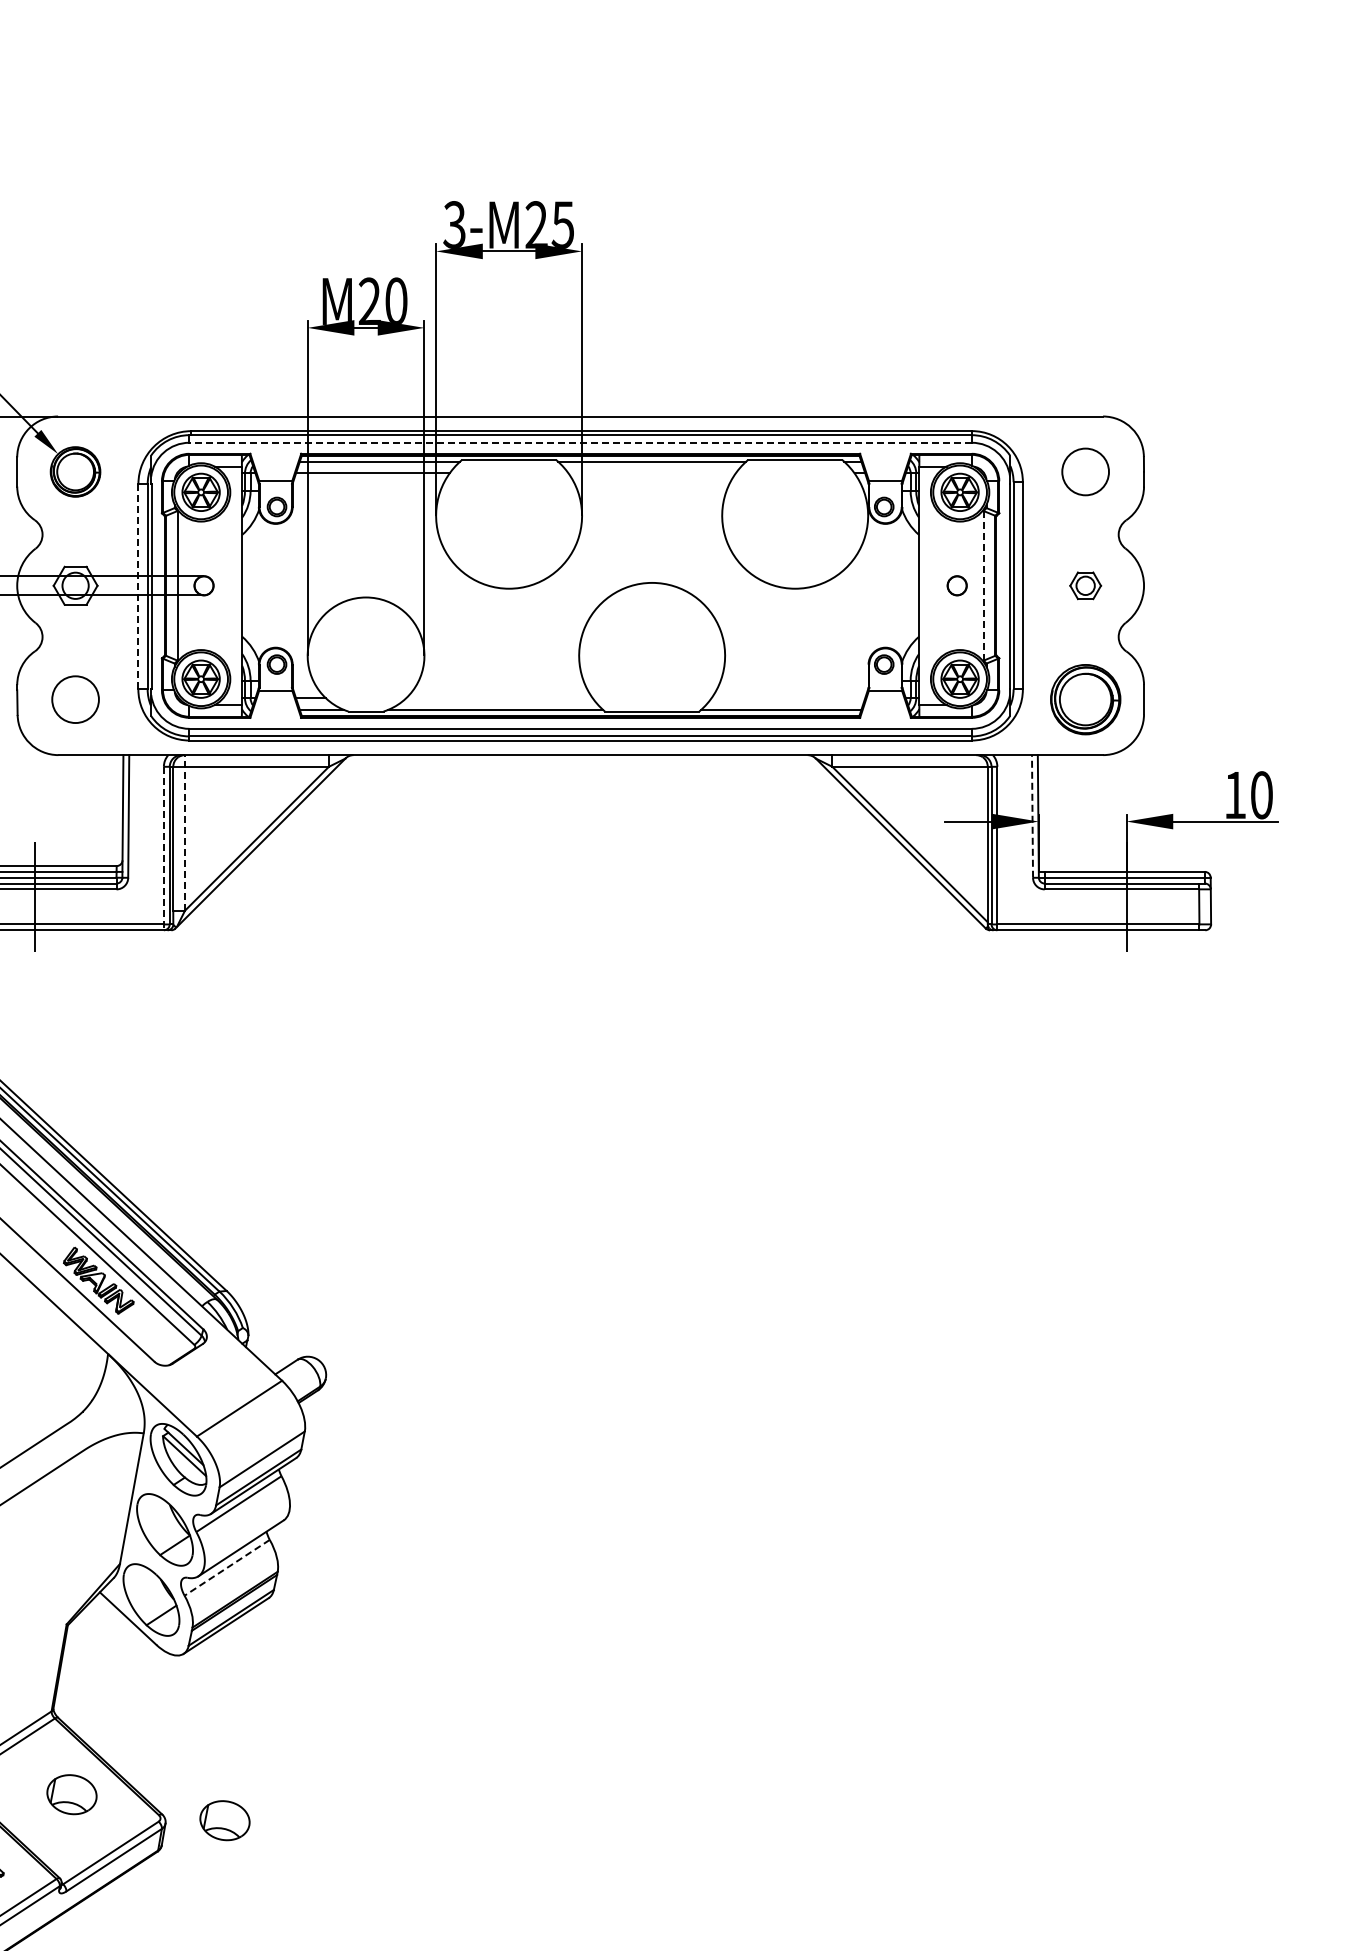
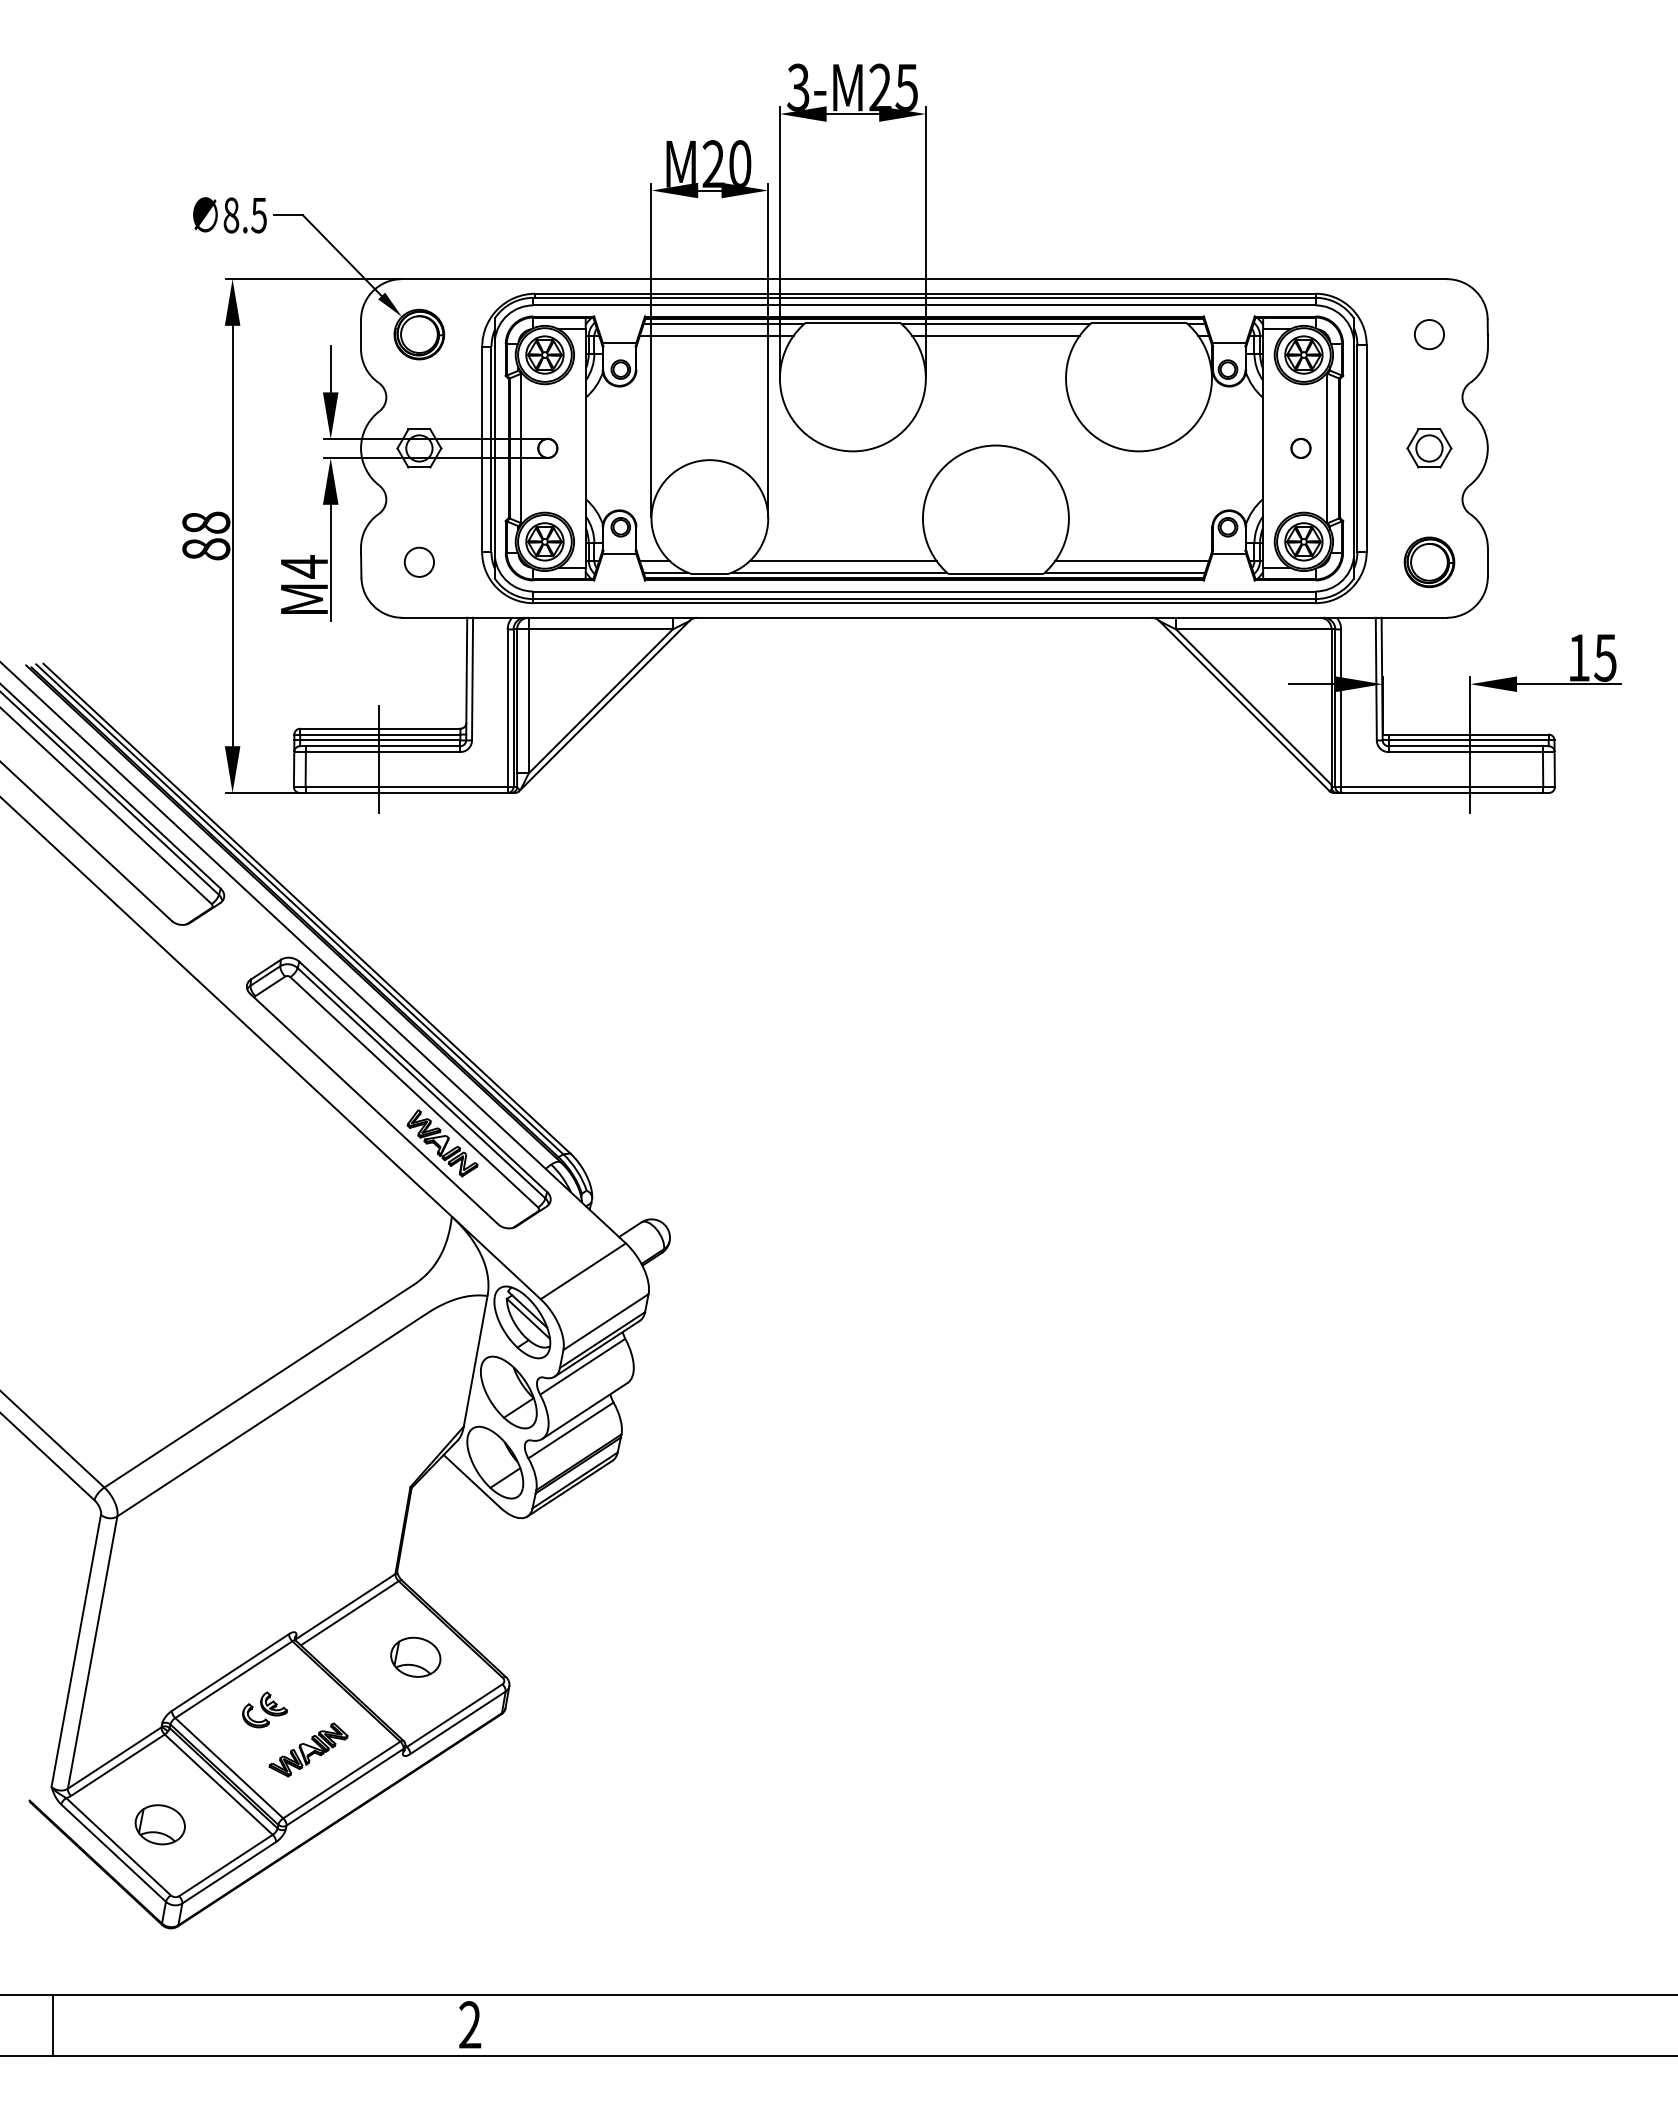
line: (579, 442) -> (923, 305), dashed -> solid
circle: (1085, 471) -> (1429, 334), size x0.62
line: (651, 472) -> (995, 335), added
line: (983, 585) -> (1327, 448), dashed -> solid
part: (1085, 585) -> (1429, 448), size x1.43
line: (138, 586) -> (482, 449), dashed -> solid
circle: (75, 698) -> (419, 561), size x0.62
line: (498, 698) -> (842, 561), added
line: (787, 698) -> (1131, 561), added
part: (1085, 699) -> (1429, 562), size x0.71
text: (1261, 794) -> (1605, 657), 10 -> 15
line: (1032, 815) -> (1376, 678), dashed -> solid
line: (184, 832) -> (528, 695), dashed -> solid
line: (163, 848) -> (507, 711), dashed -> solid
line: (227, 1567) -> (571, 1430), dashed -> solid
part: (224, 1819) -> (568, 1682), removed

